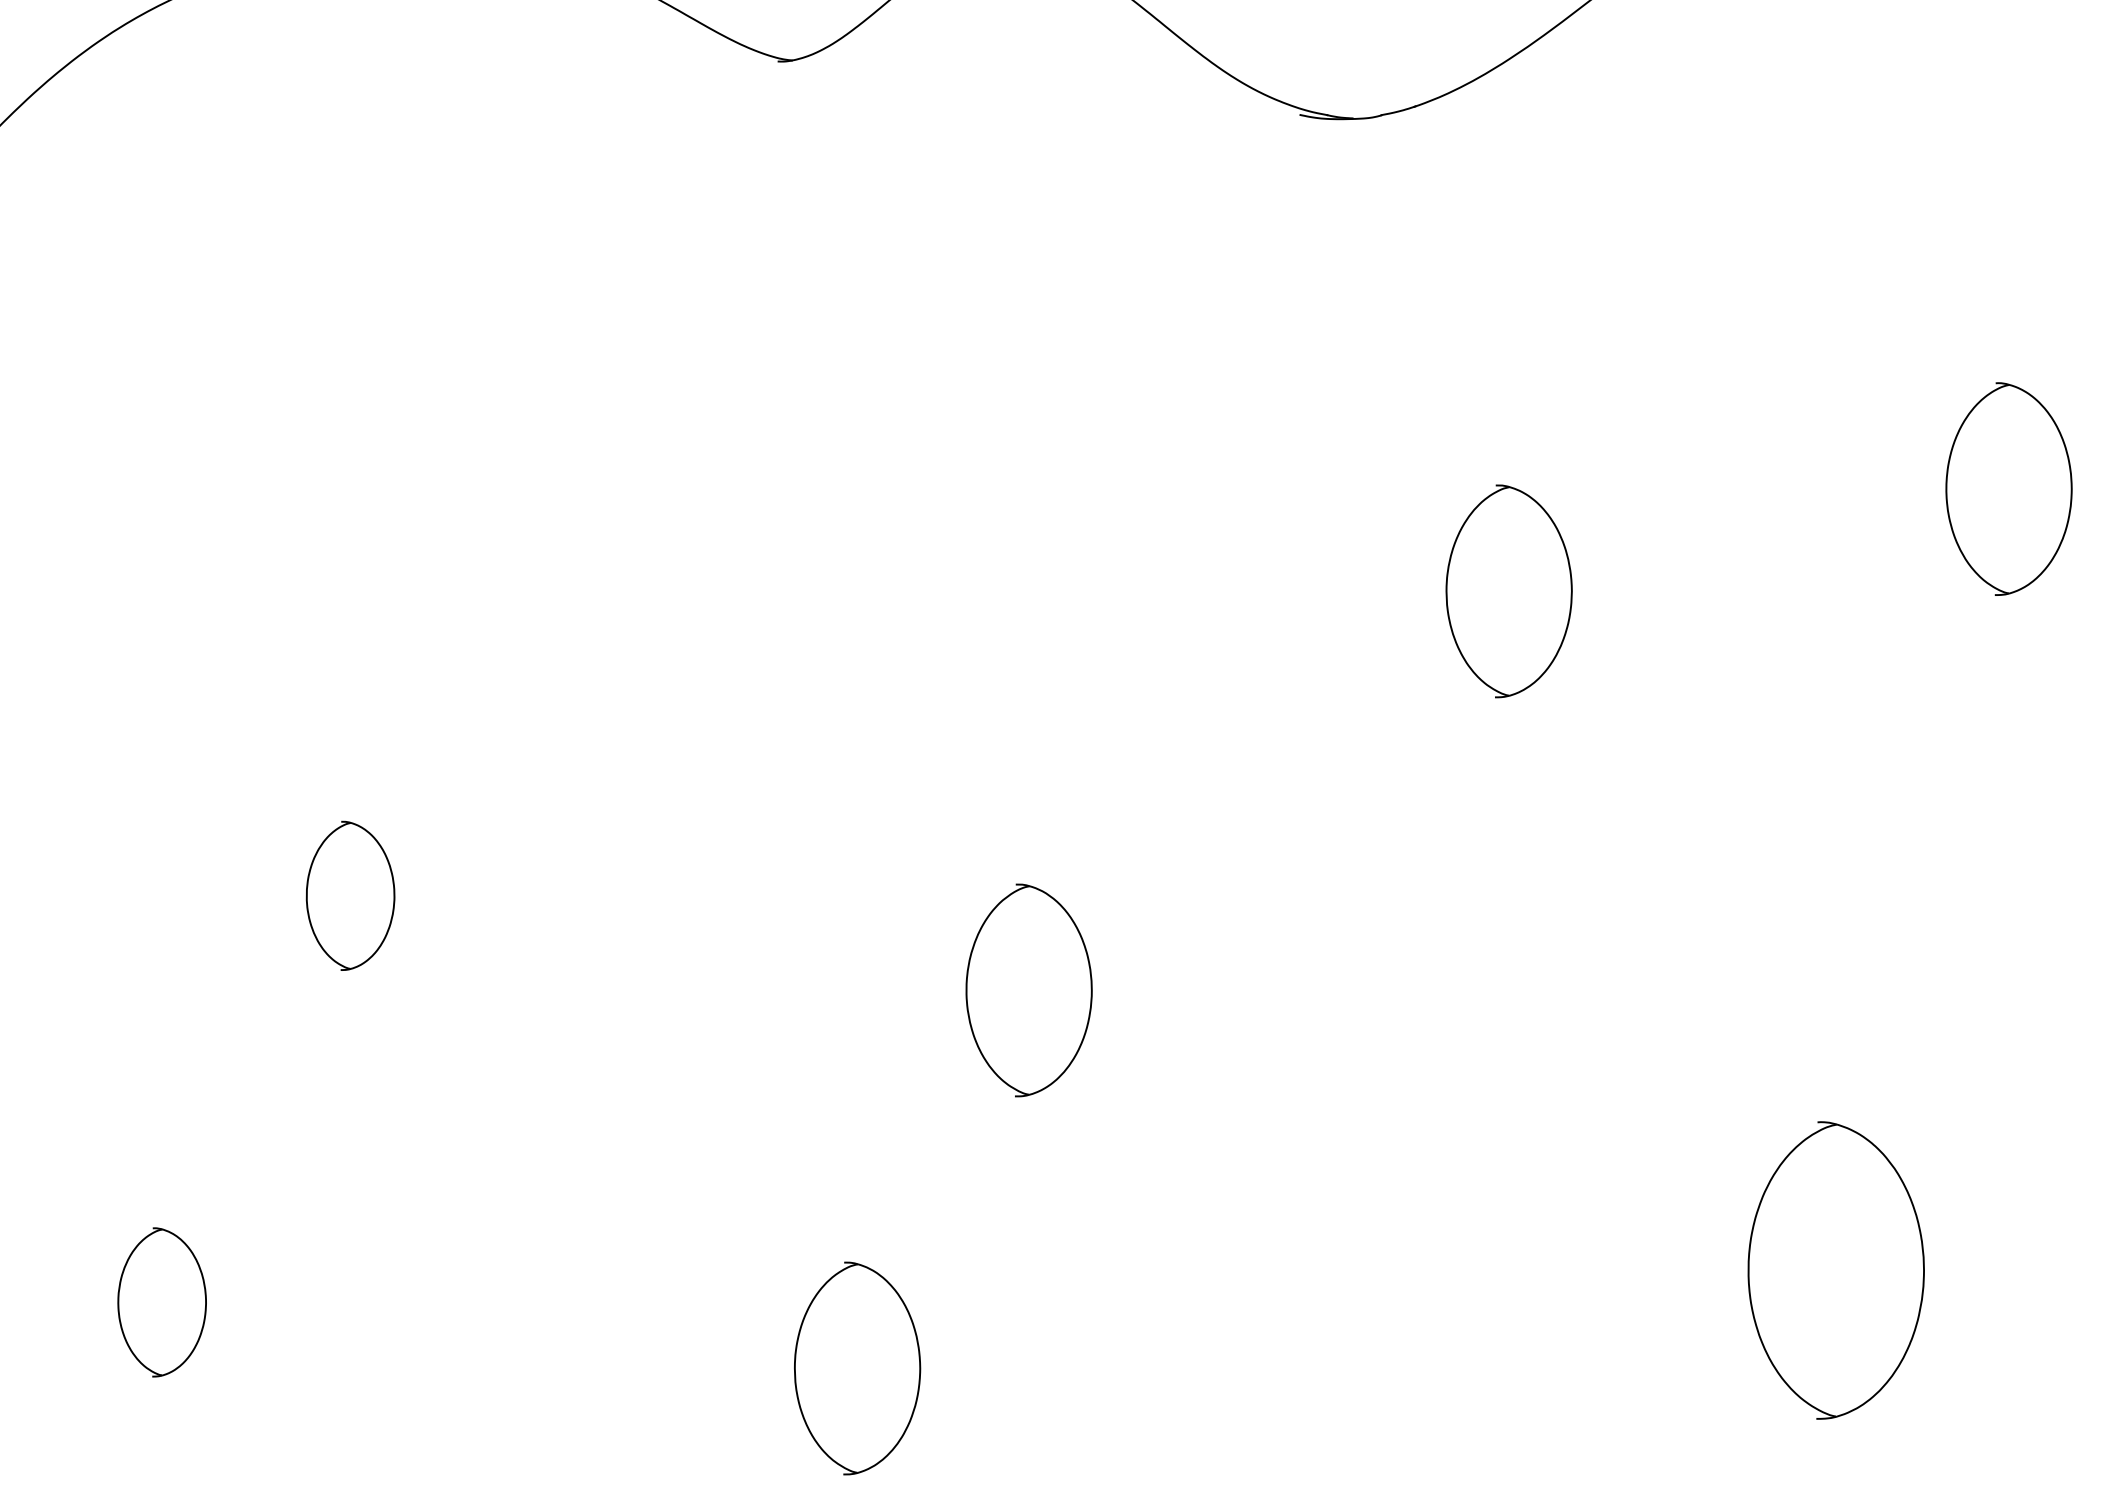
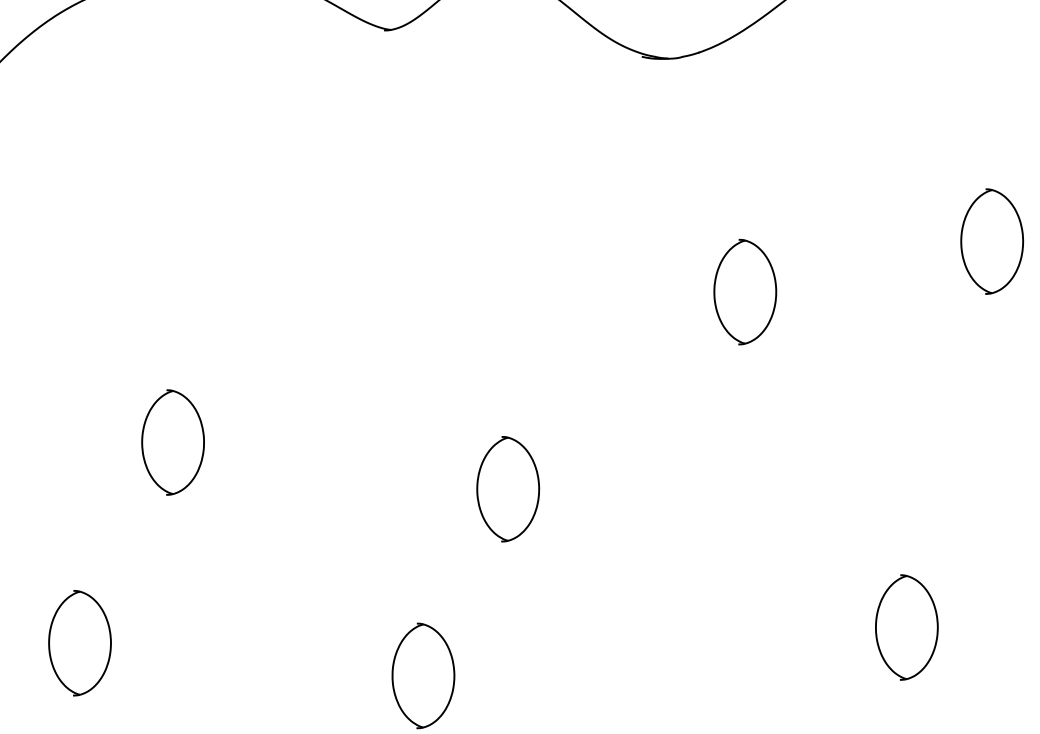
part: (349, 895) -> (172, 442), size x1.43
part: (1835, 1270) -> (906, 627), size x0.71
part: (161, 1302) -> (79, 643), size x1.43

